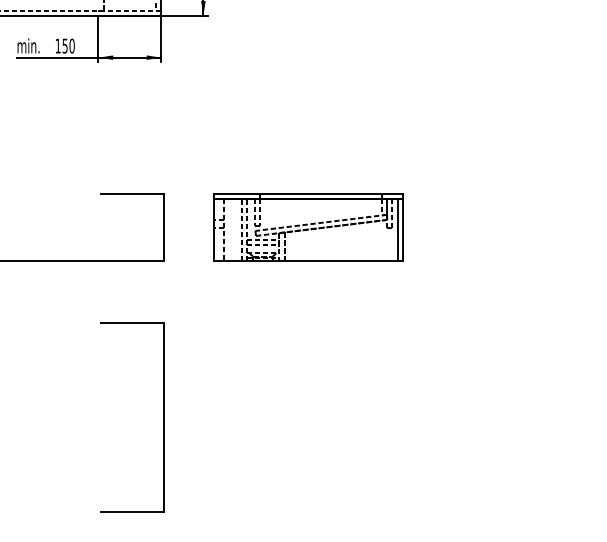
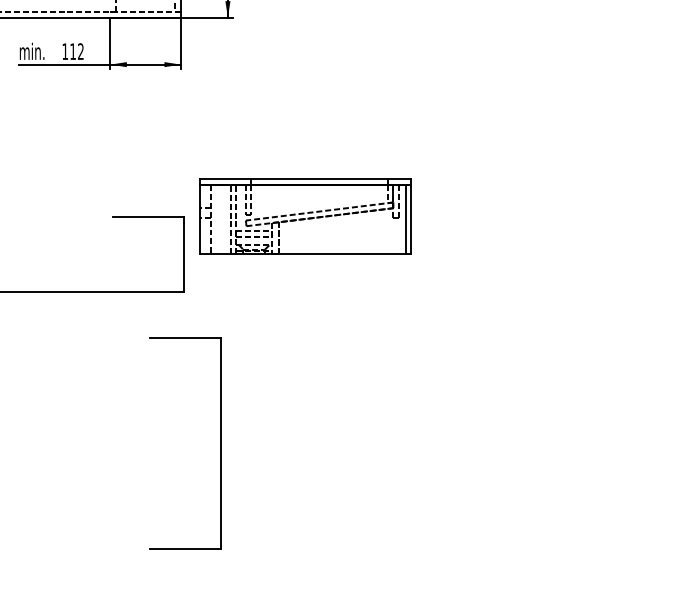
text: (68, 45) -> (76, 50), 150 -> 112
part: (308, 227) -> (305, 216), moved
part: (163, 417) -> (220, 444), moved

